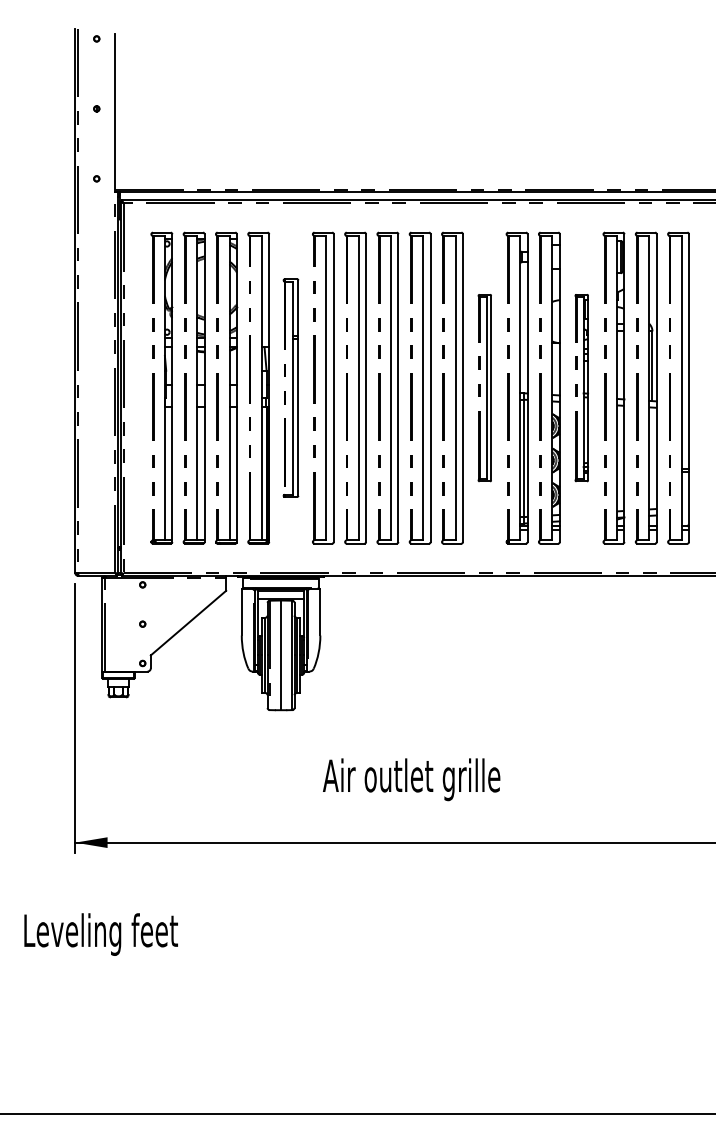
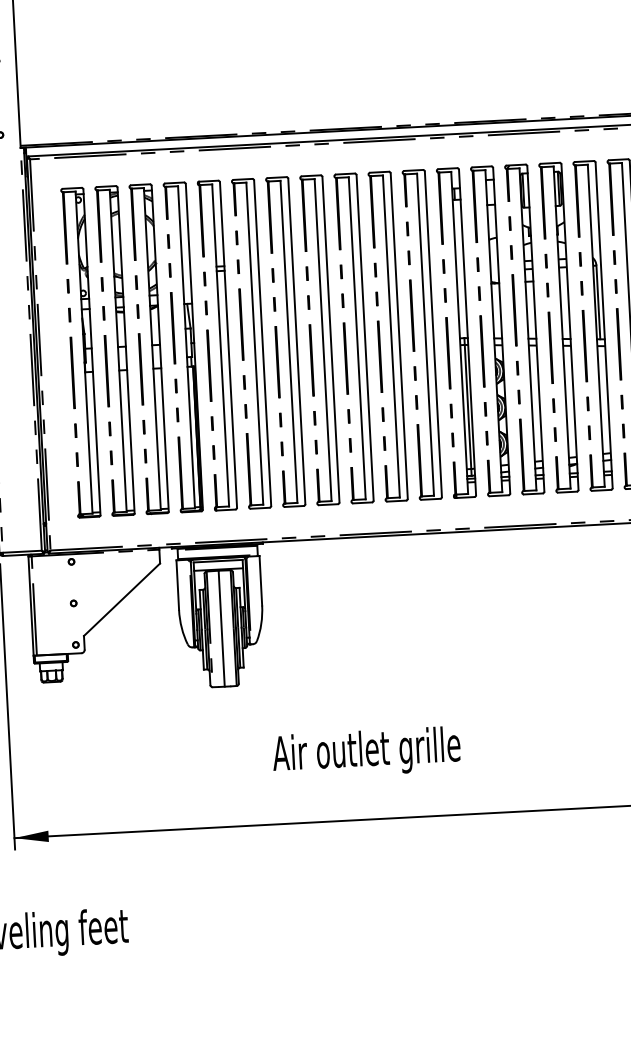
part: (290, 387) -> (216, 344), size x1.43
part: (484, 387) -> (421, 334), size x1.67
part: (581, 387) -> (524, 328), size x1.67

